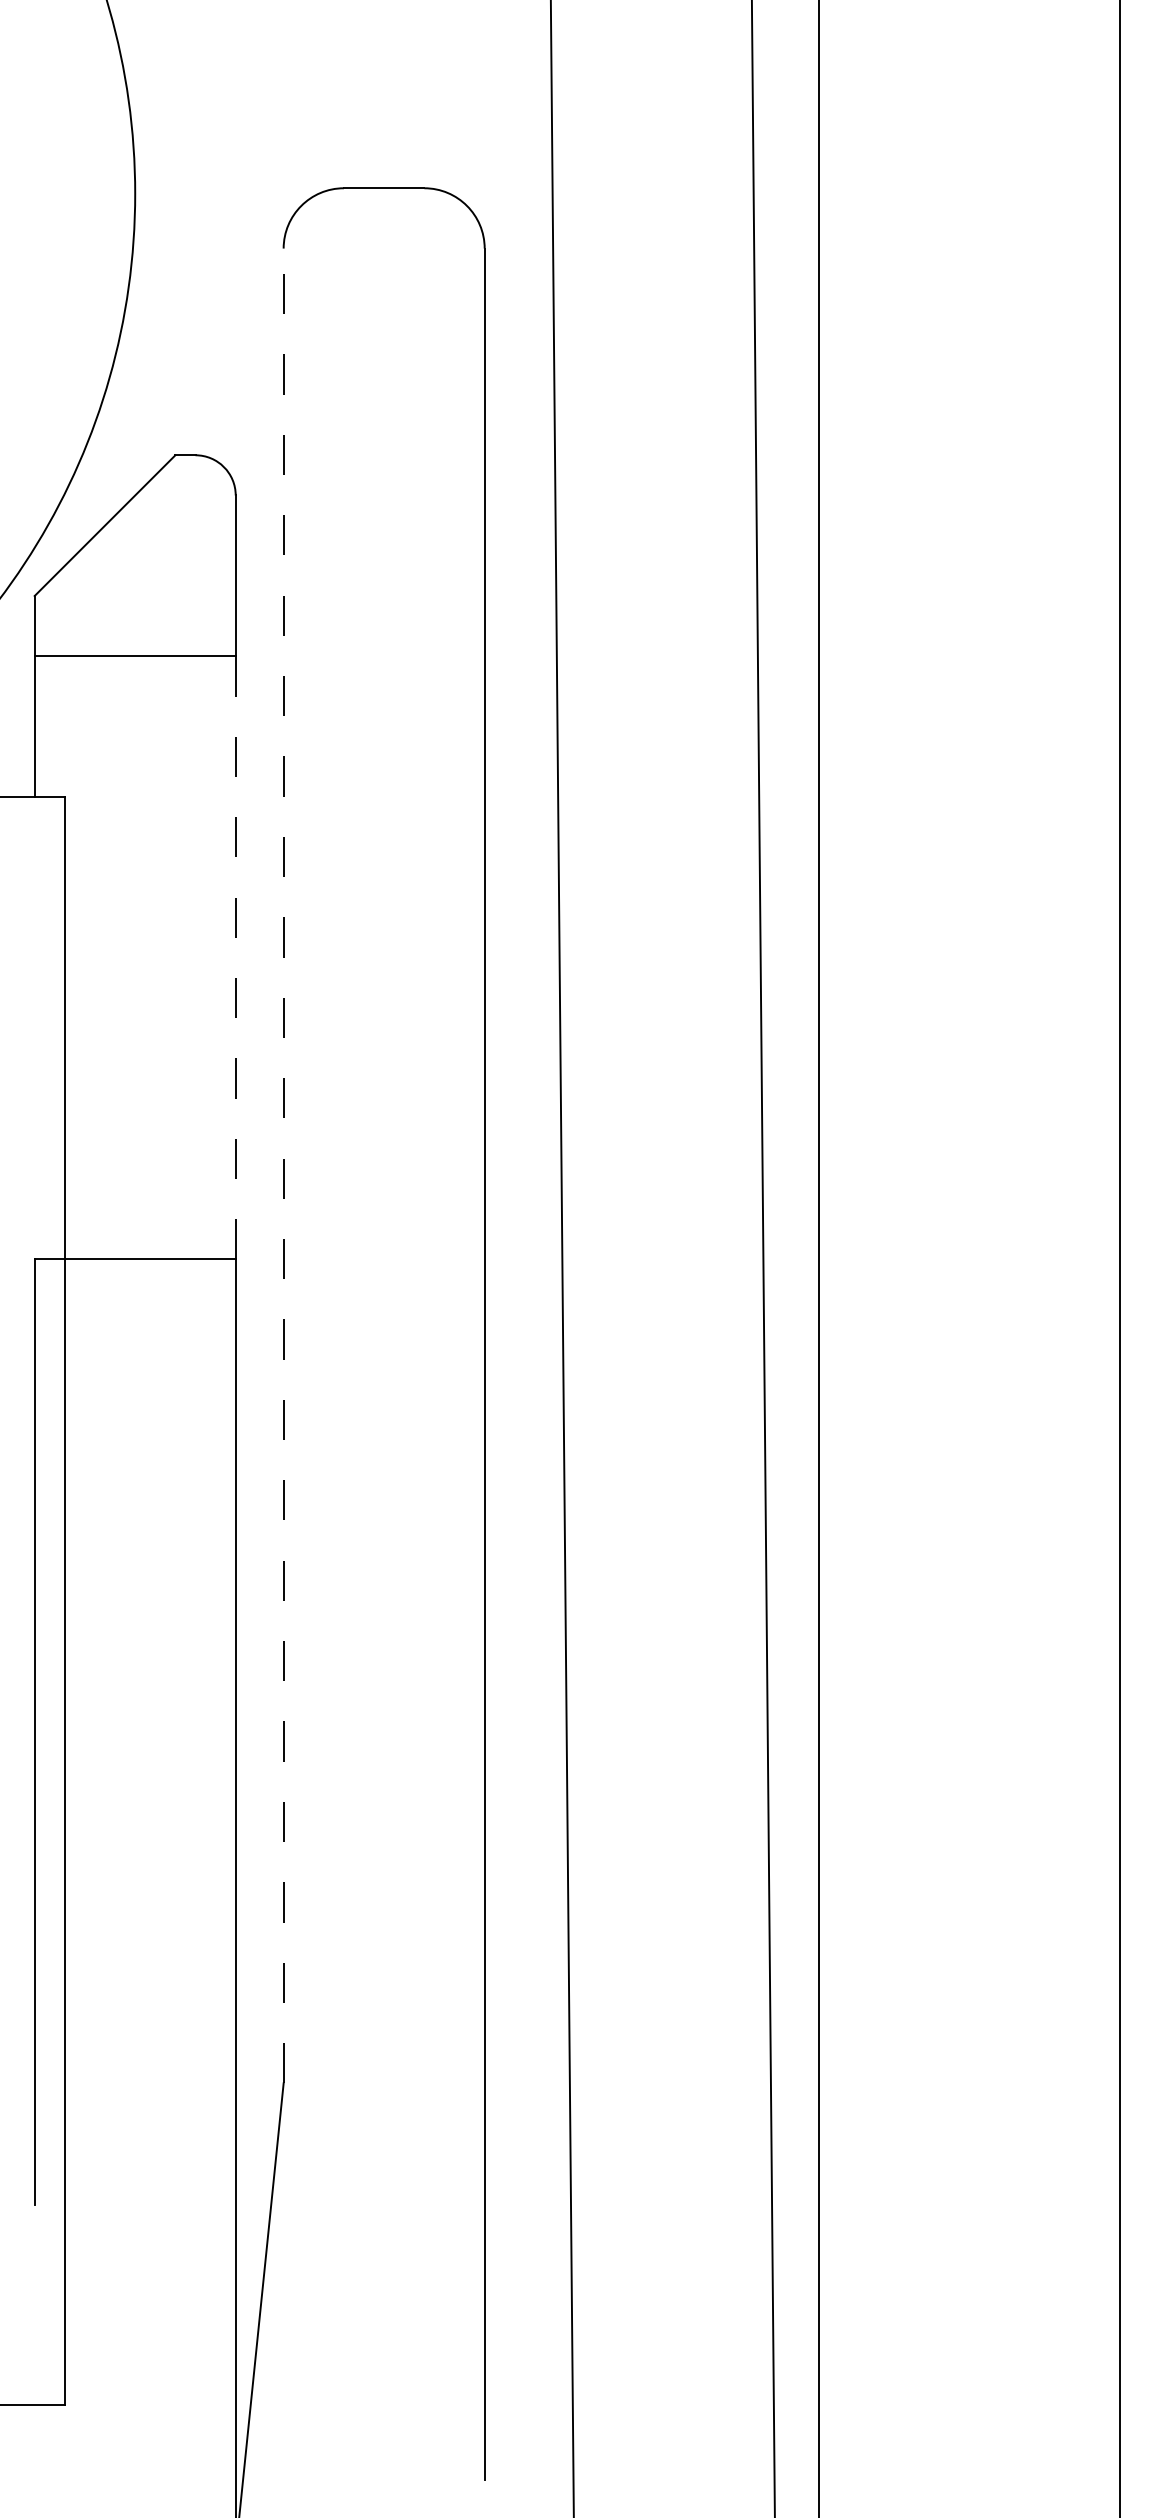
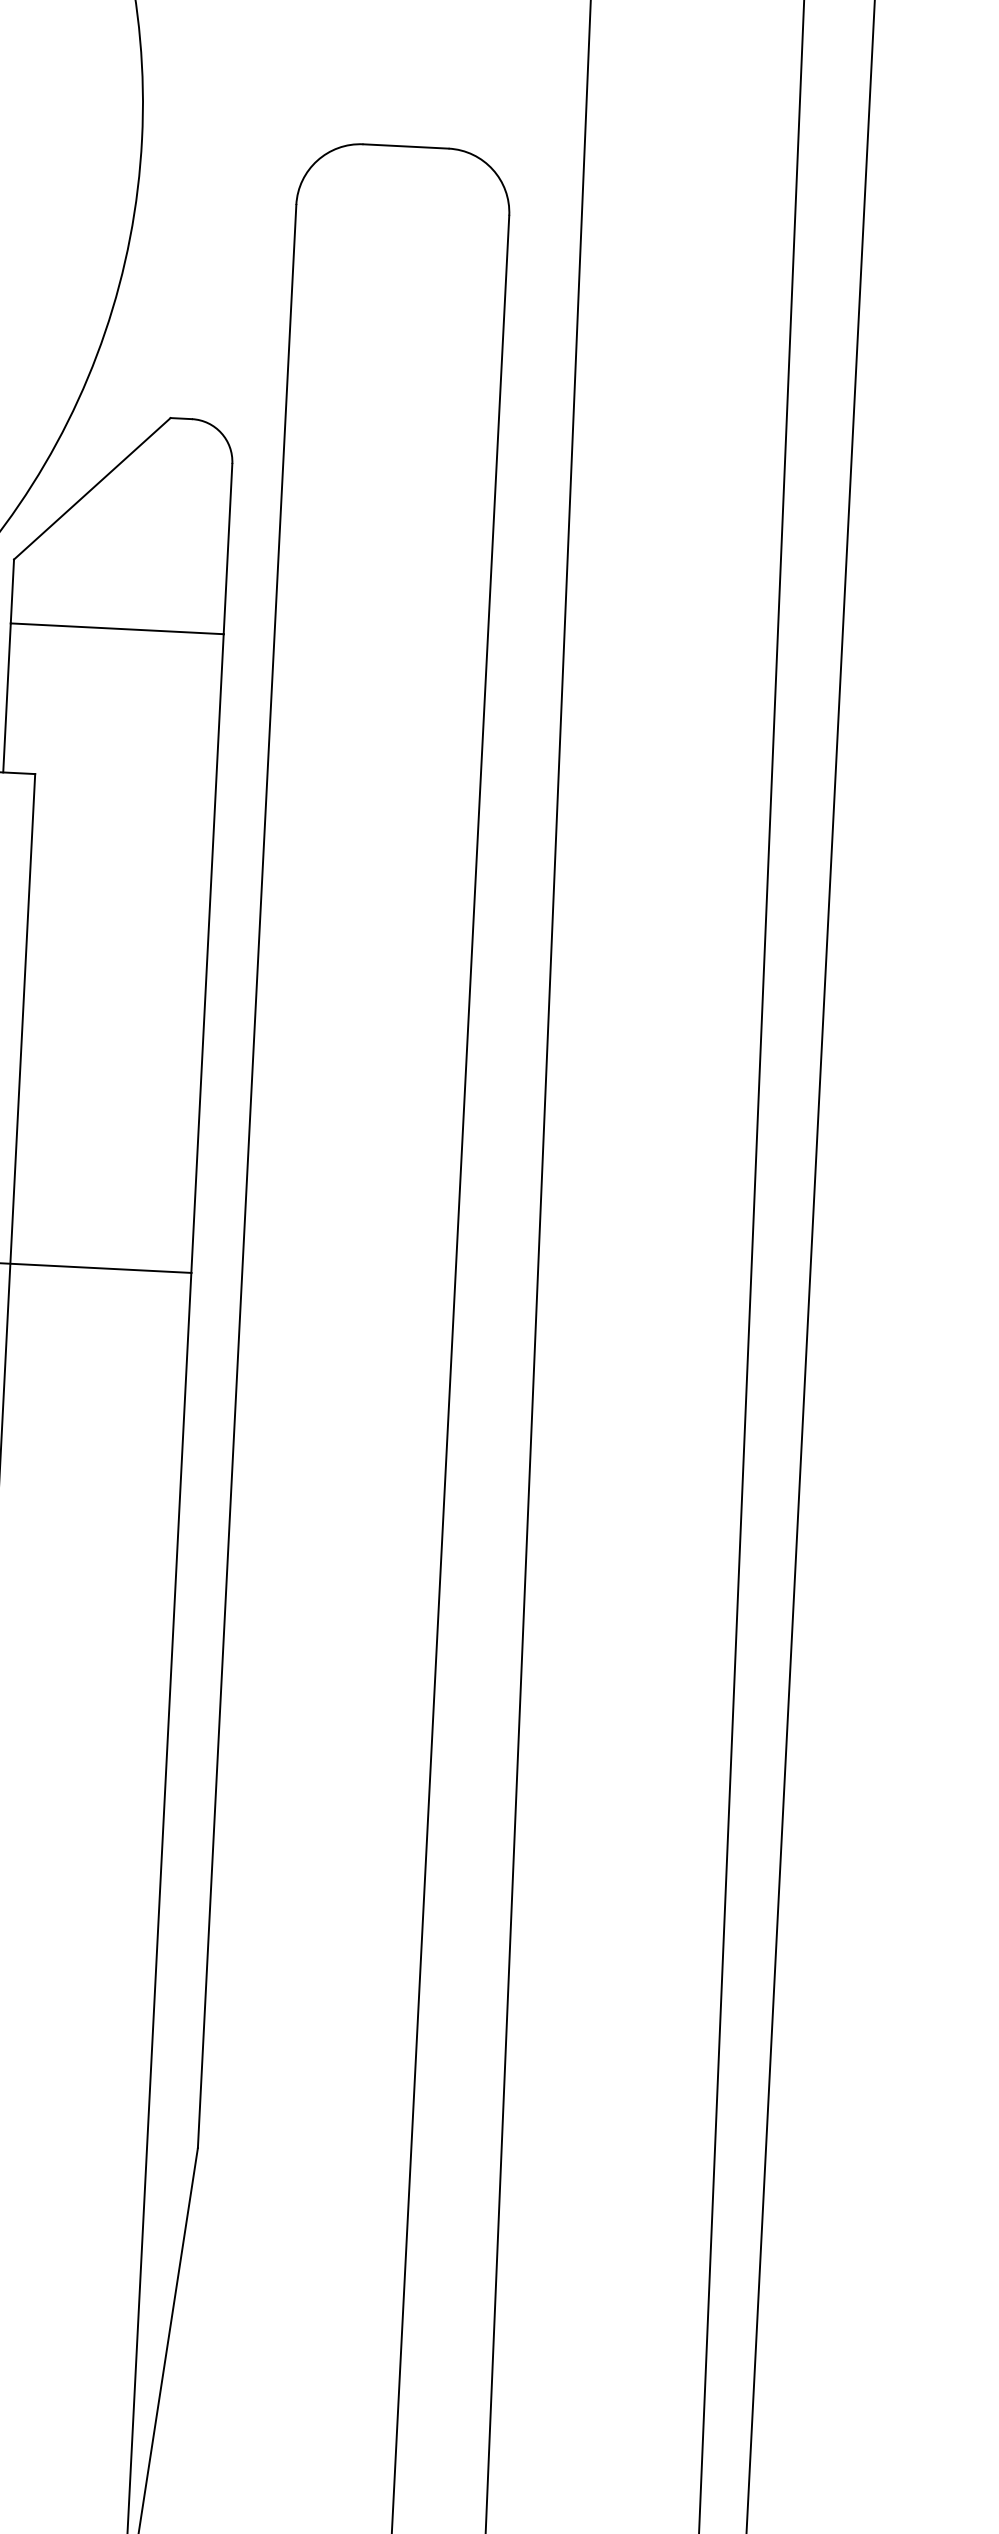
line: (235, 957) -> (207, 953), dashed -> solid
line: (283, 1165) -> (246, 1176), dashed -> solid

